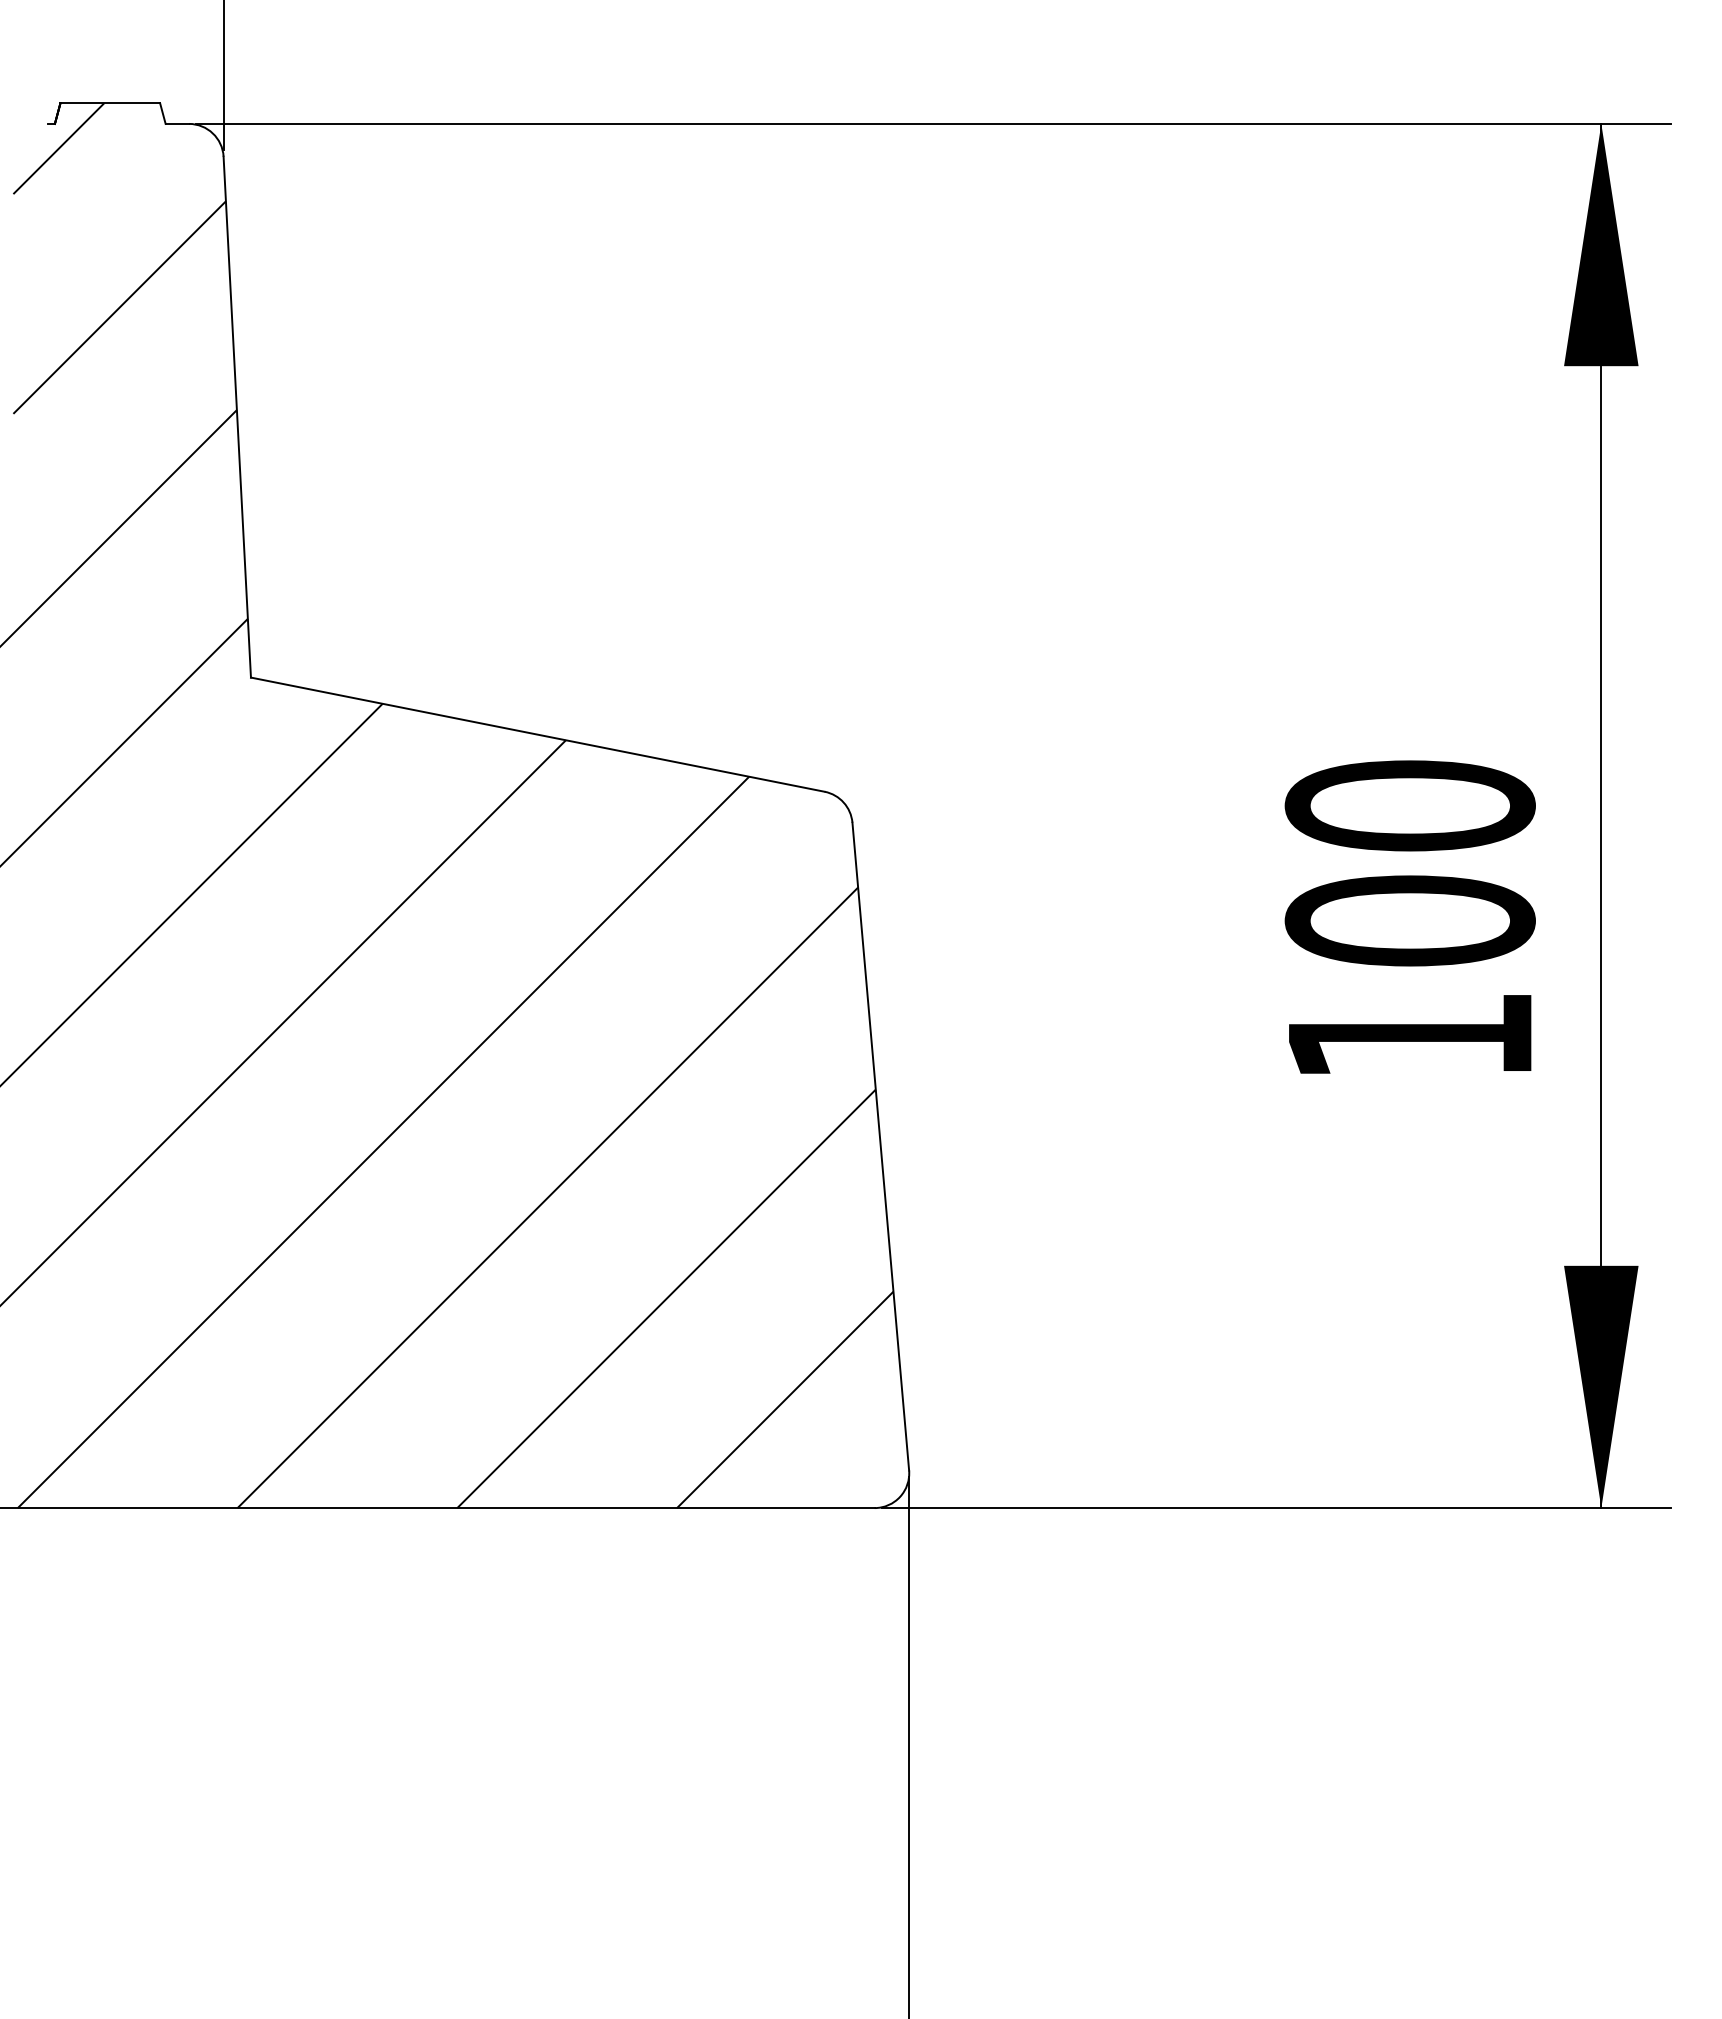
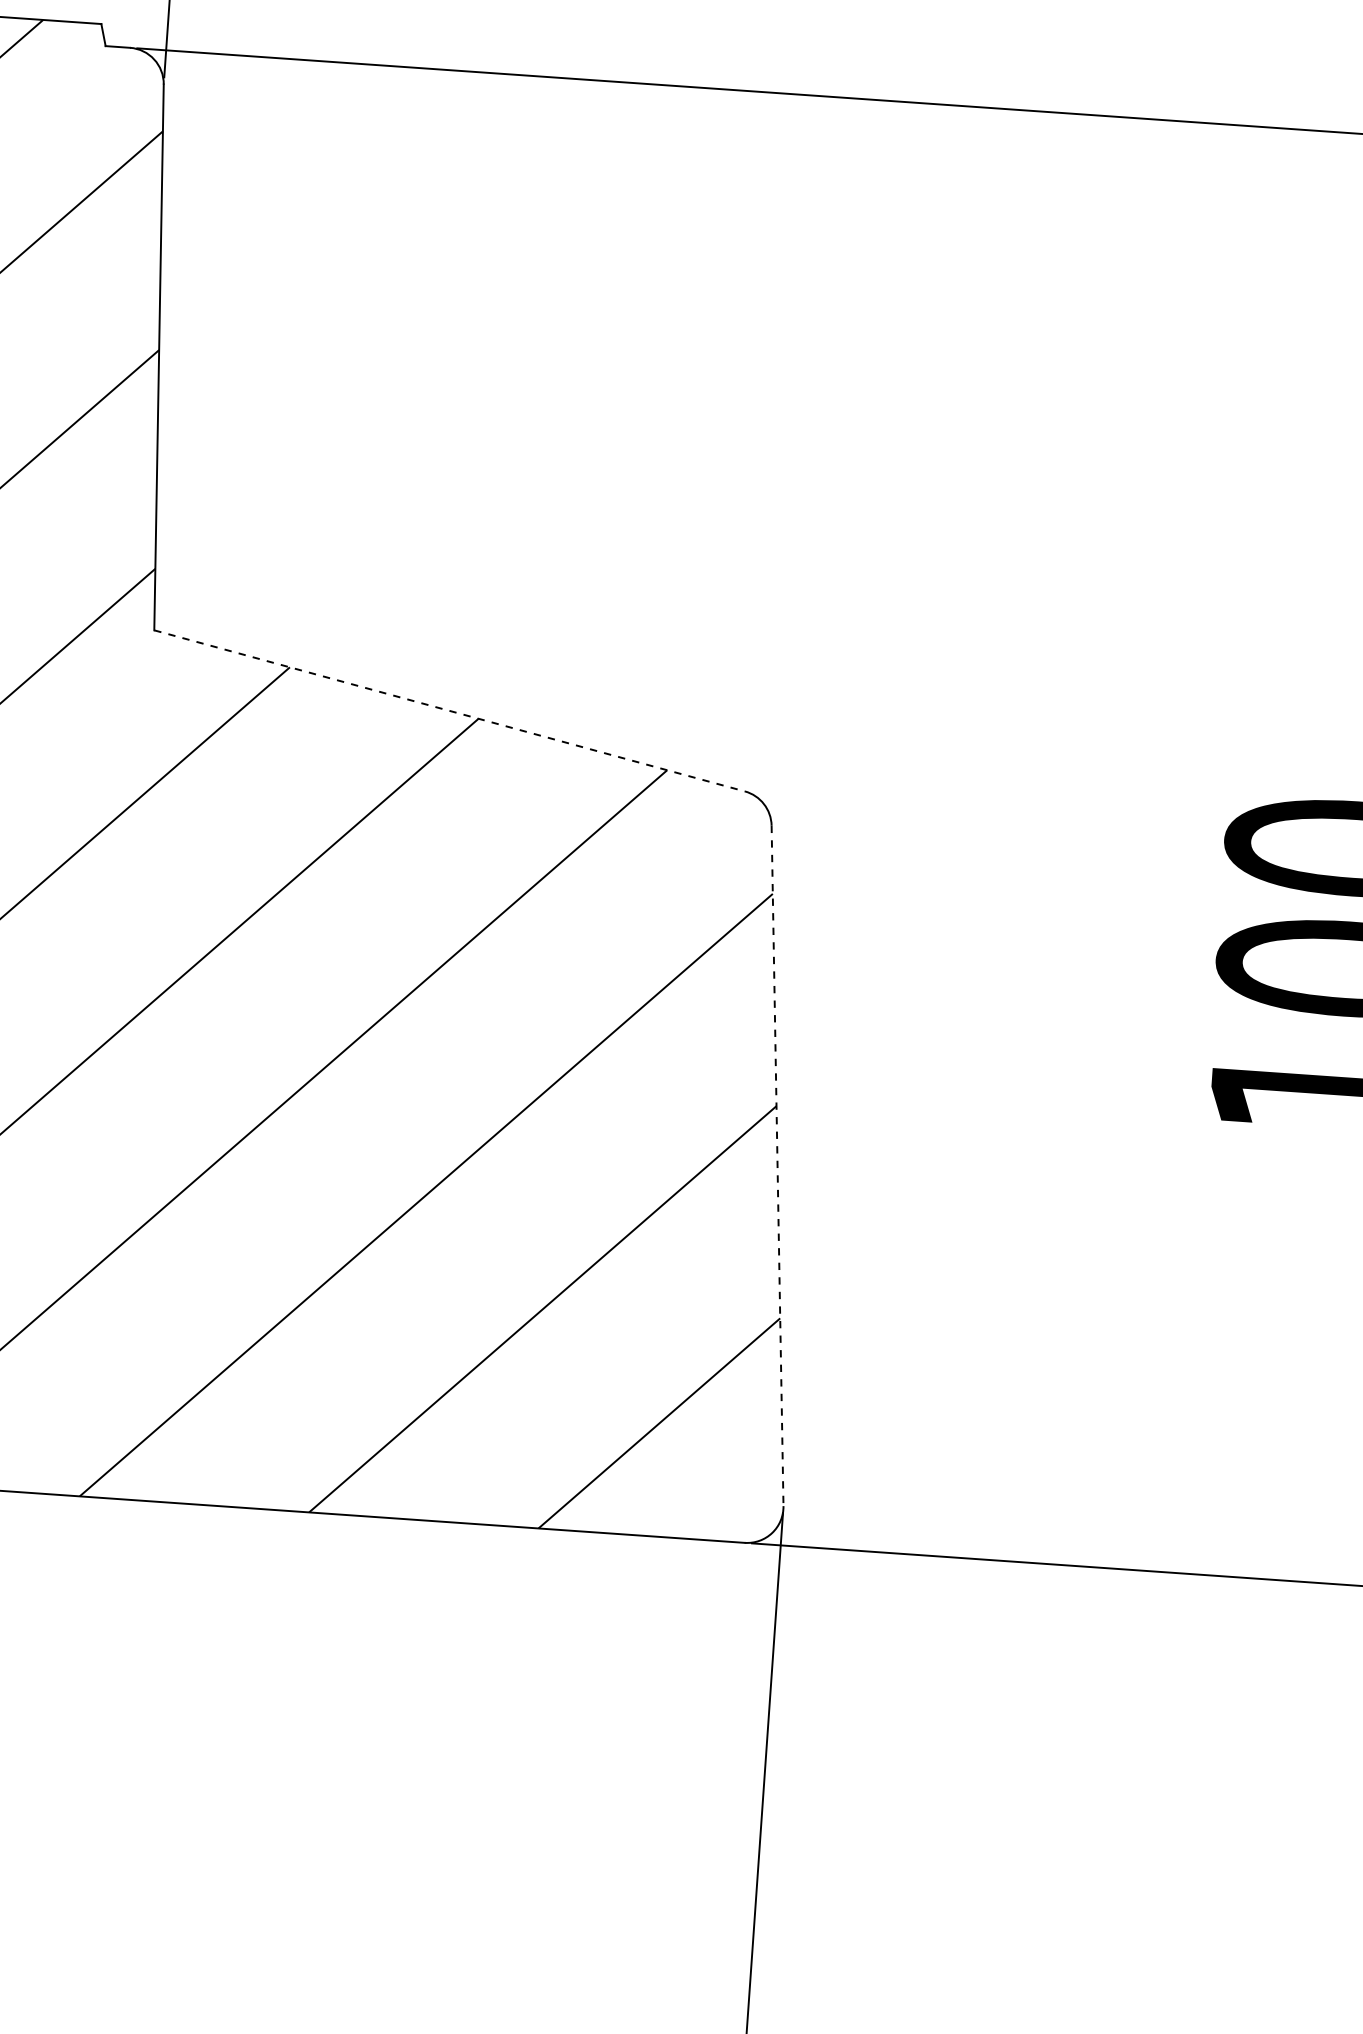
line: (538, 734) -> (450, 710), solid -> dashed
line: (880, 1147) -> (777, 1166), solid -> dashed

